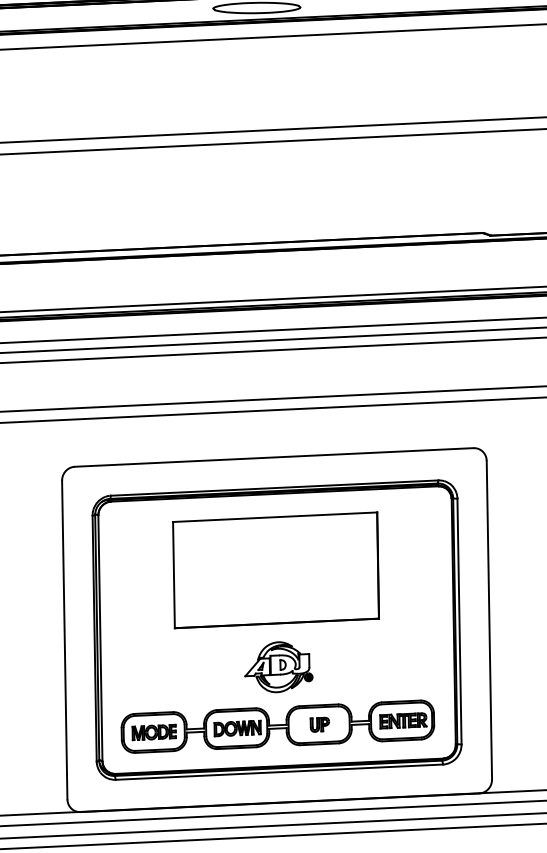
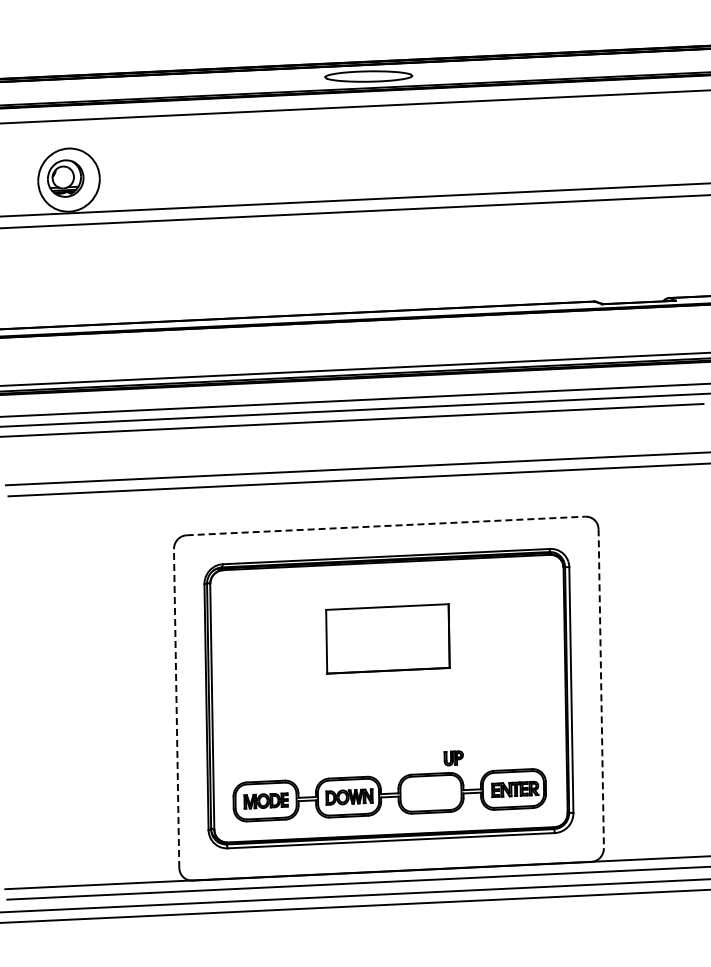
line: (274, 456) -> (386, 525), solid -> dashed
part: (275, 569) -> (387, 638), size x0.6
line: (489, 620) -> (601, 689), solid -> dashed
line: (64, 639) -> (176, 708), solid -> dashed
part: (278, 666) -> (390, 735), removed
part: (319, 724) -> (453, 758), moved

